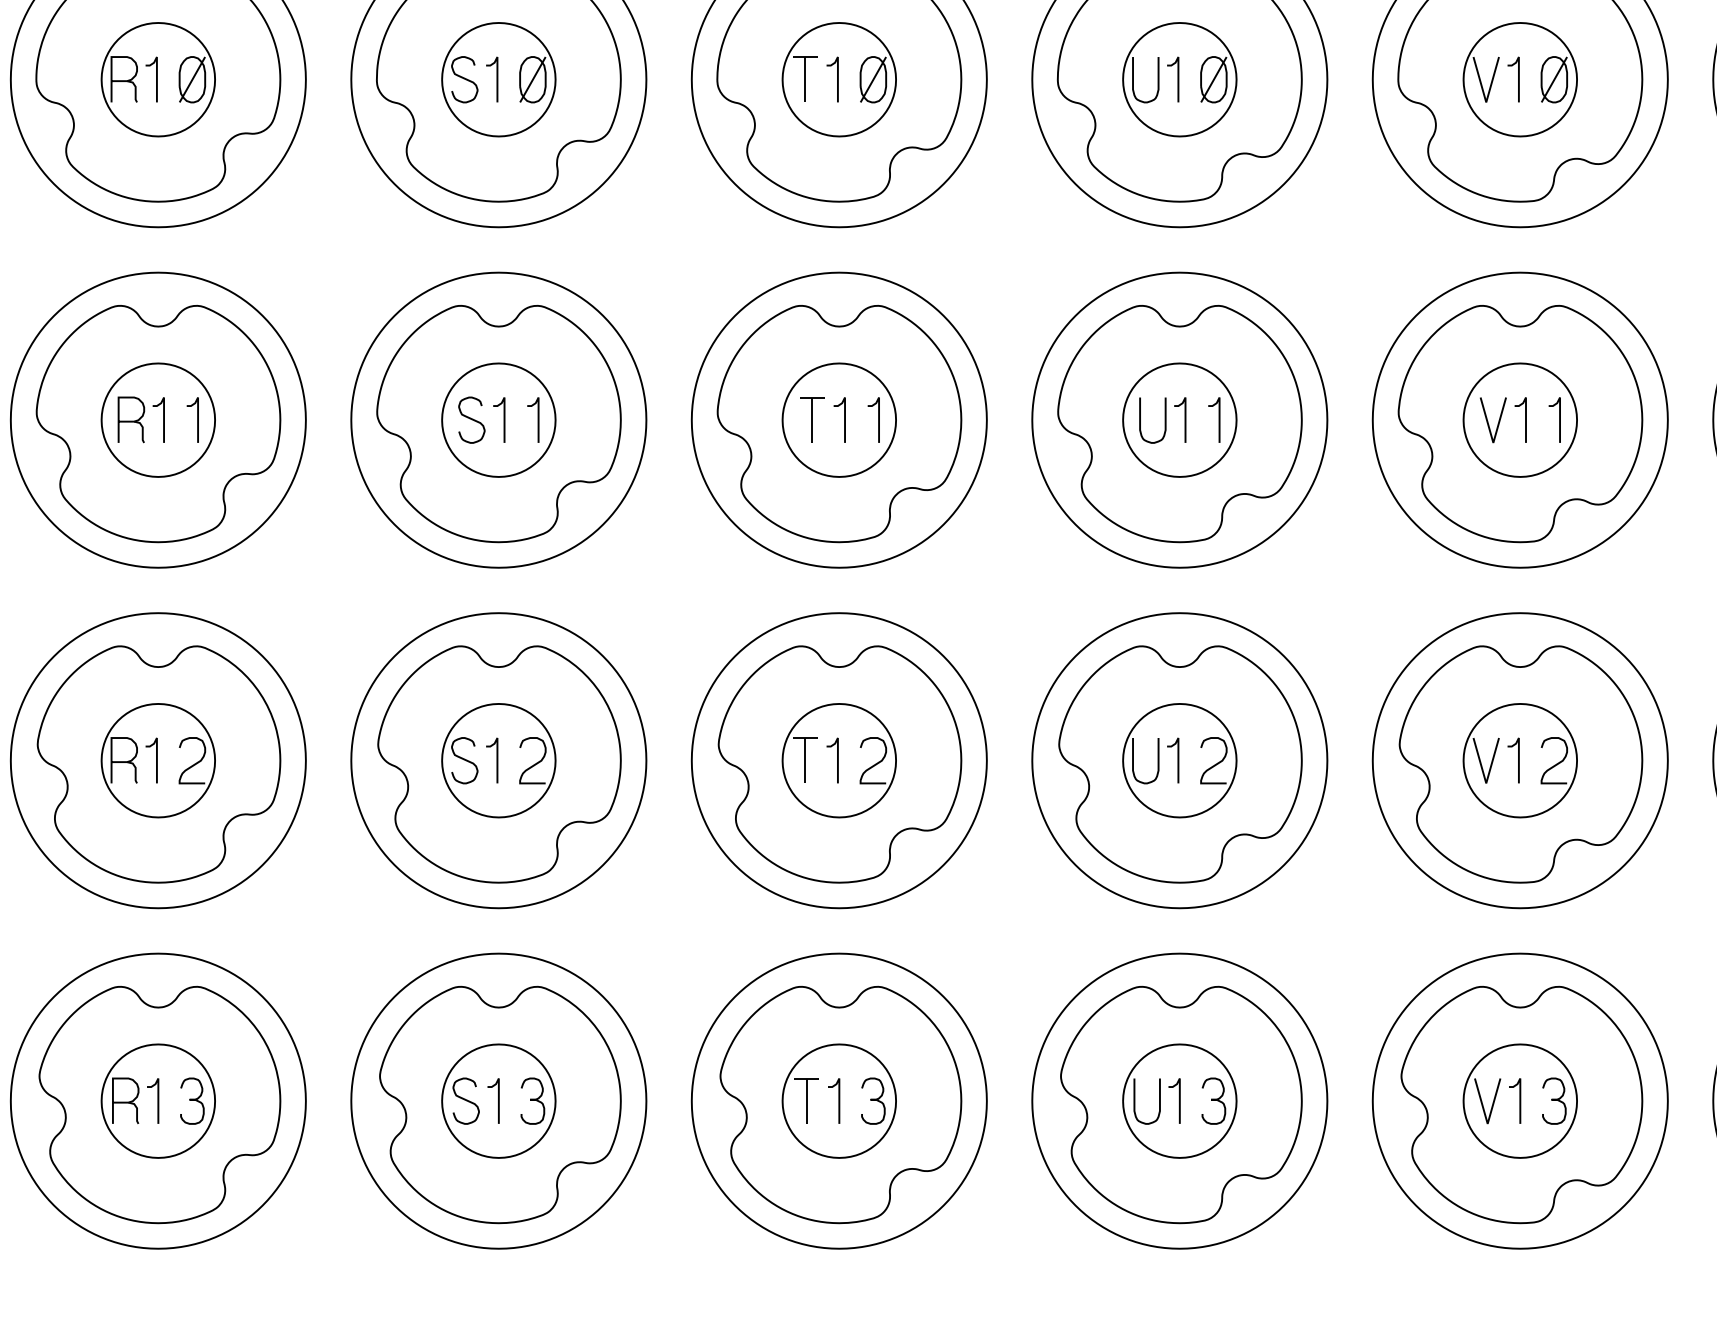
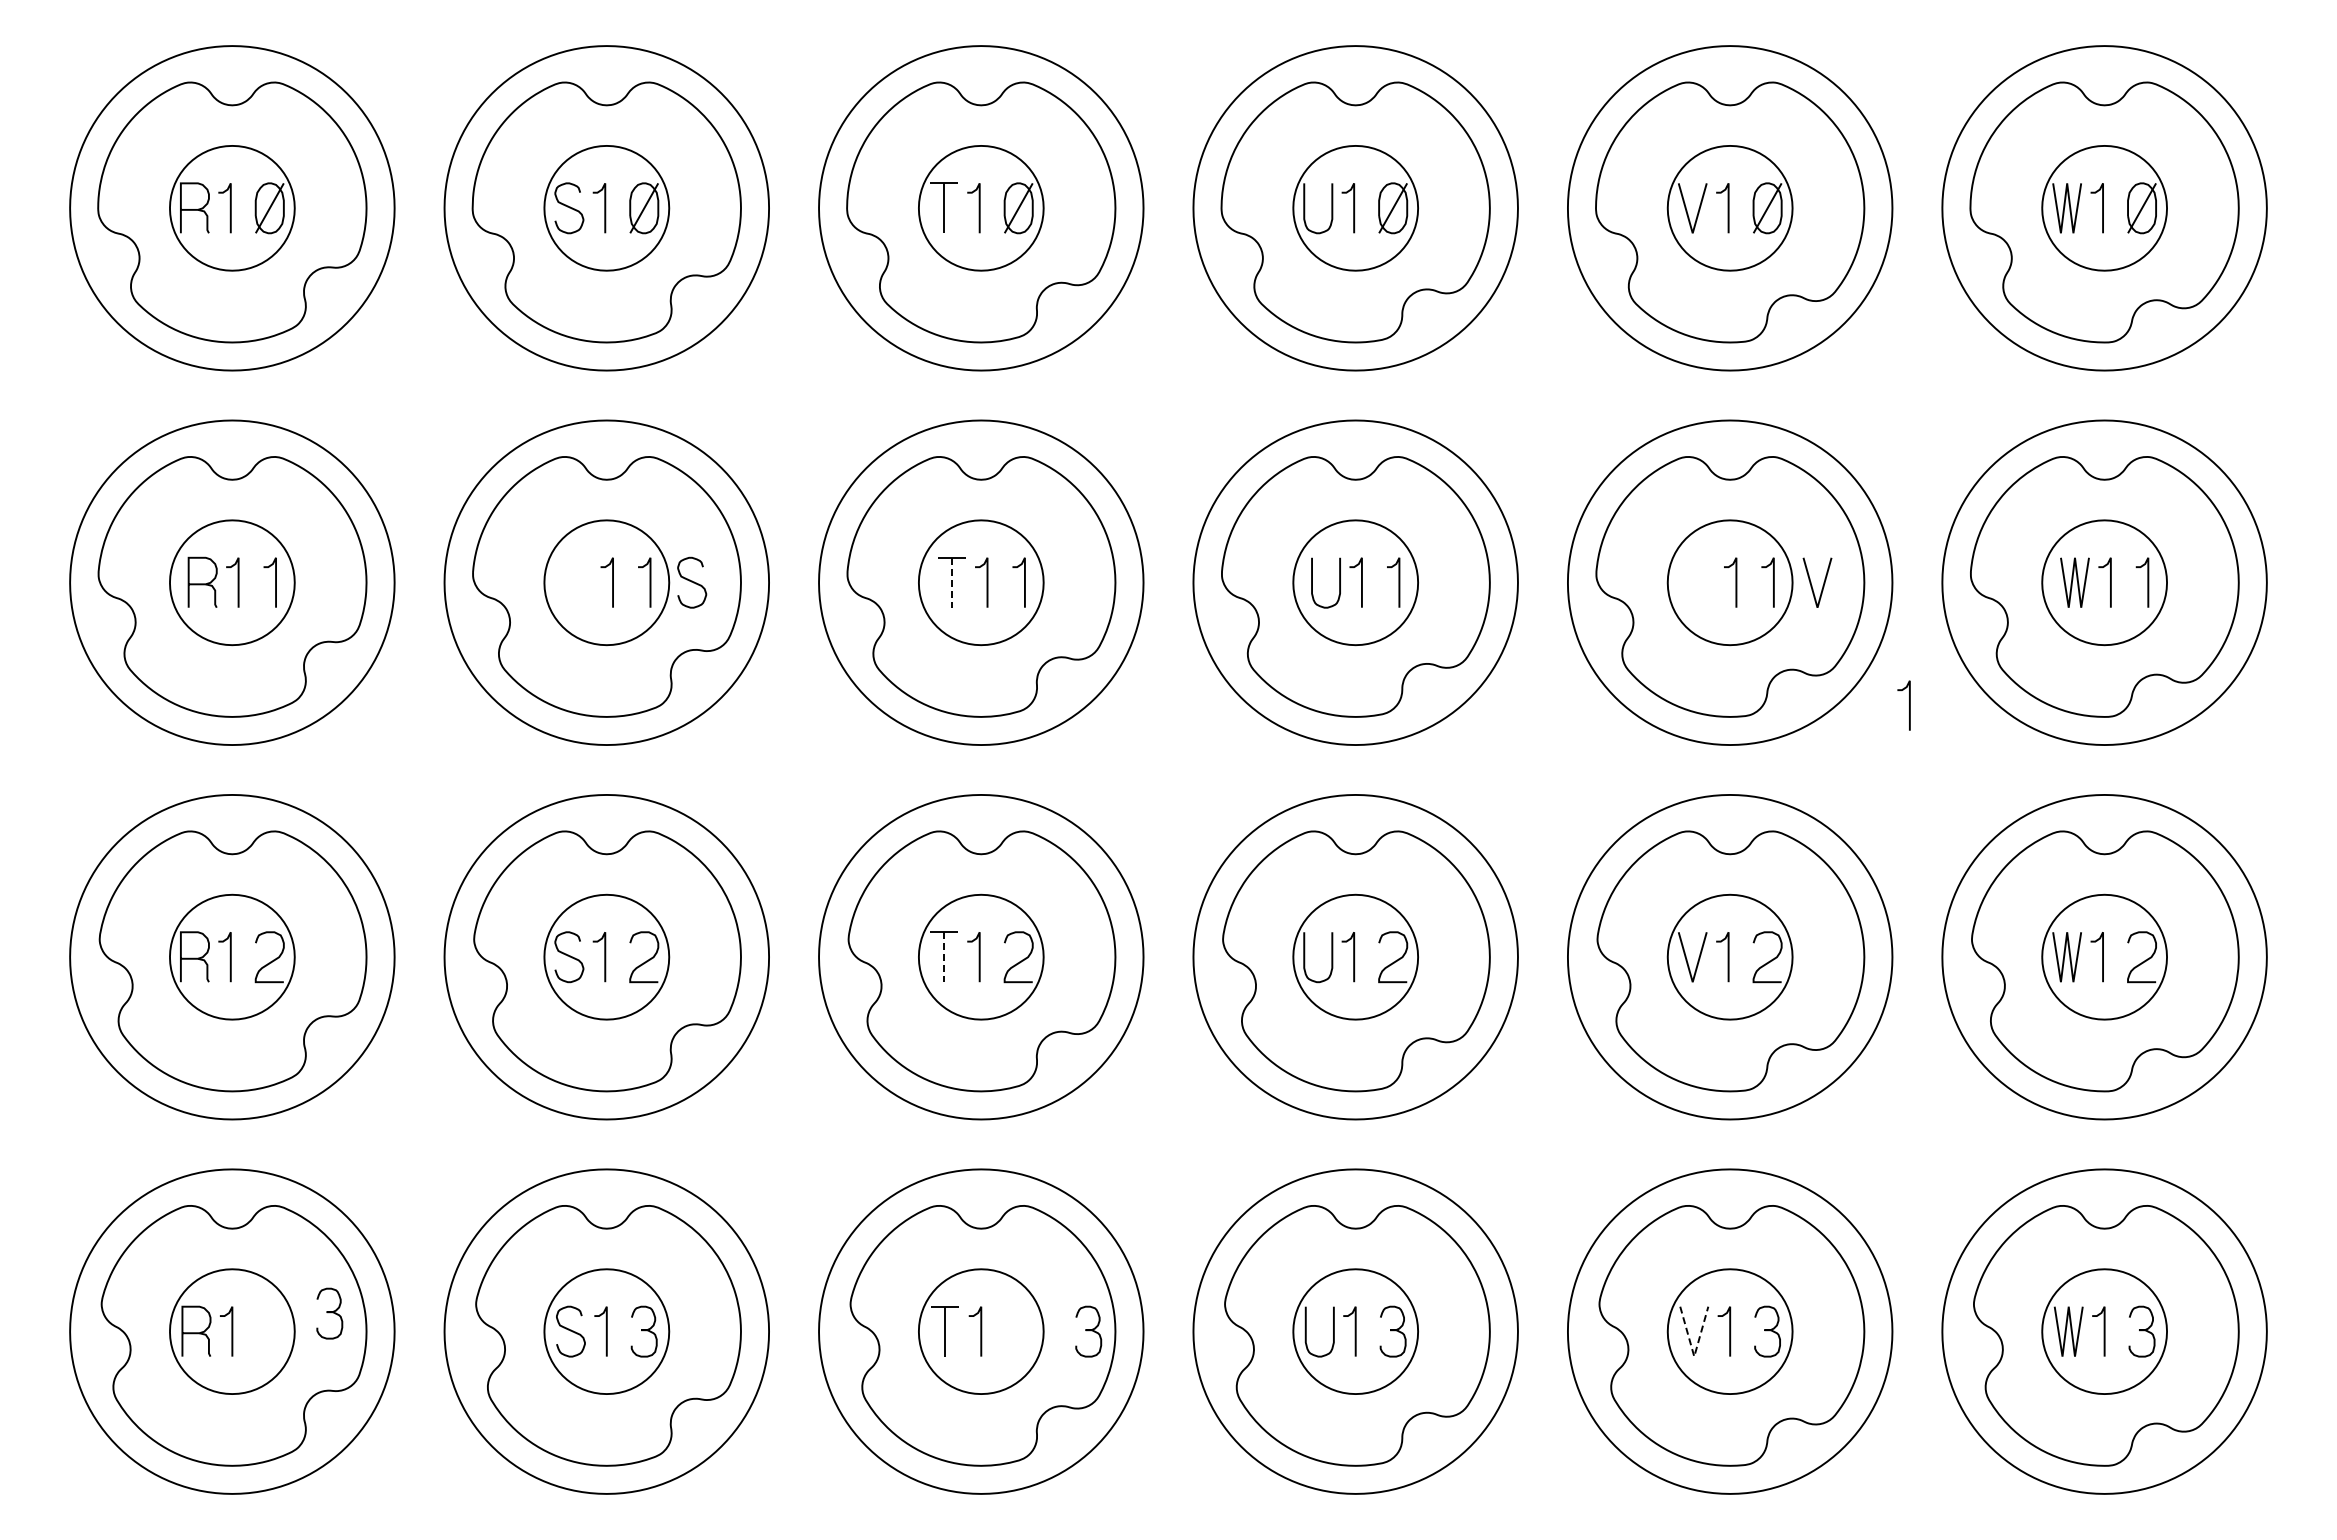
curve: (472, 419) -> (692, 582), moved
line: (812, 419) -> (951, 582), solid -> dashed
line: (1488, 422) -> (1812, 585), moved
curve: (1683, 531) -> (1909, 705), added
line: (804, 760) -> (943, 957), solid -> dashed
curve: (192, 1101) -> (329, 1313), moved
curve: (873, 1101) -> (1088, 1331), moved
line: (1487, 1123) -> (1694, 1356), solid -> dashed

